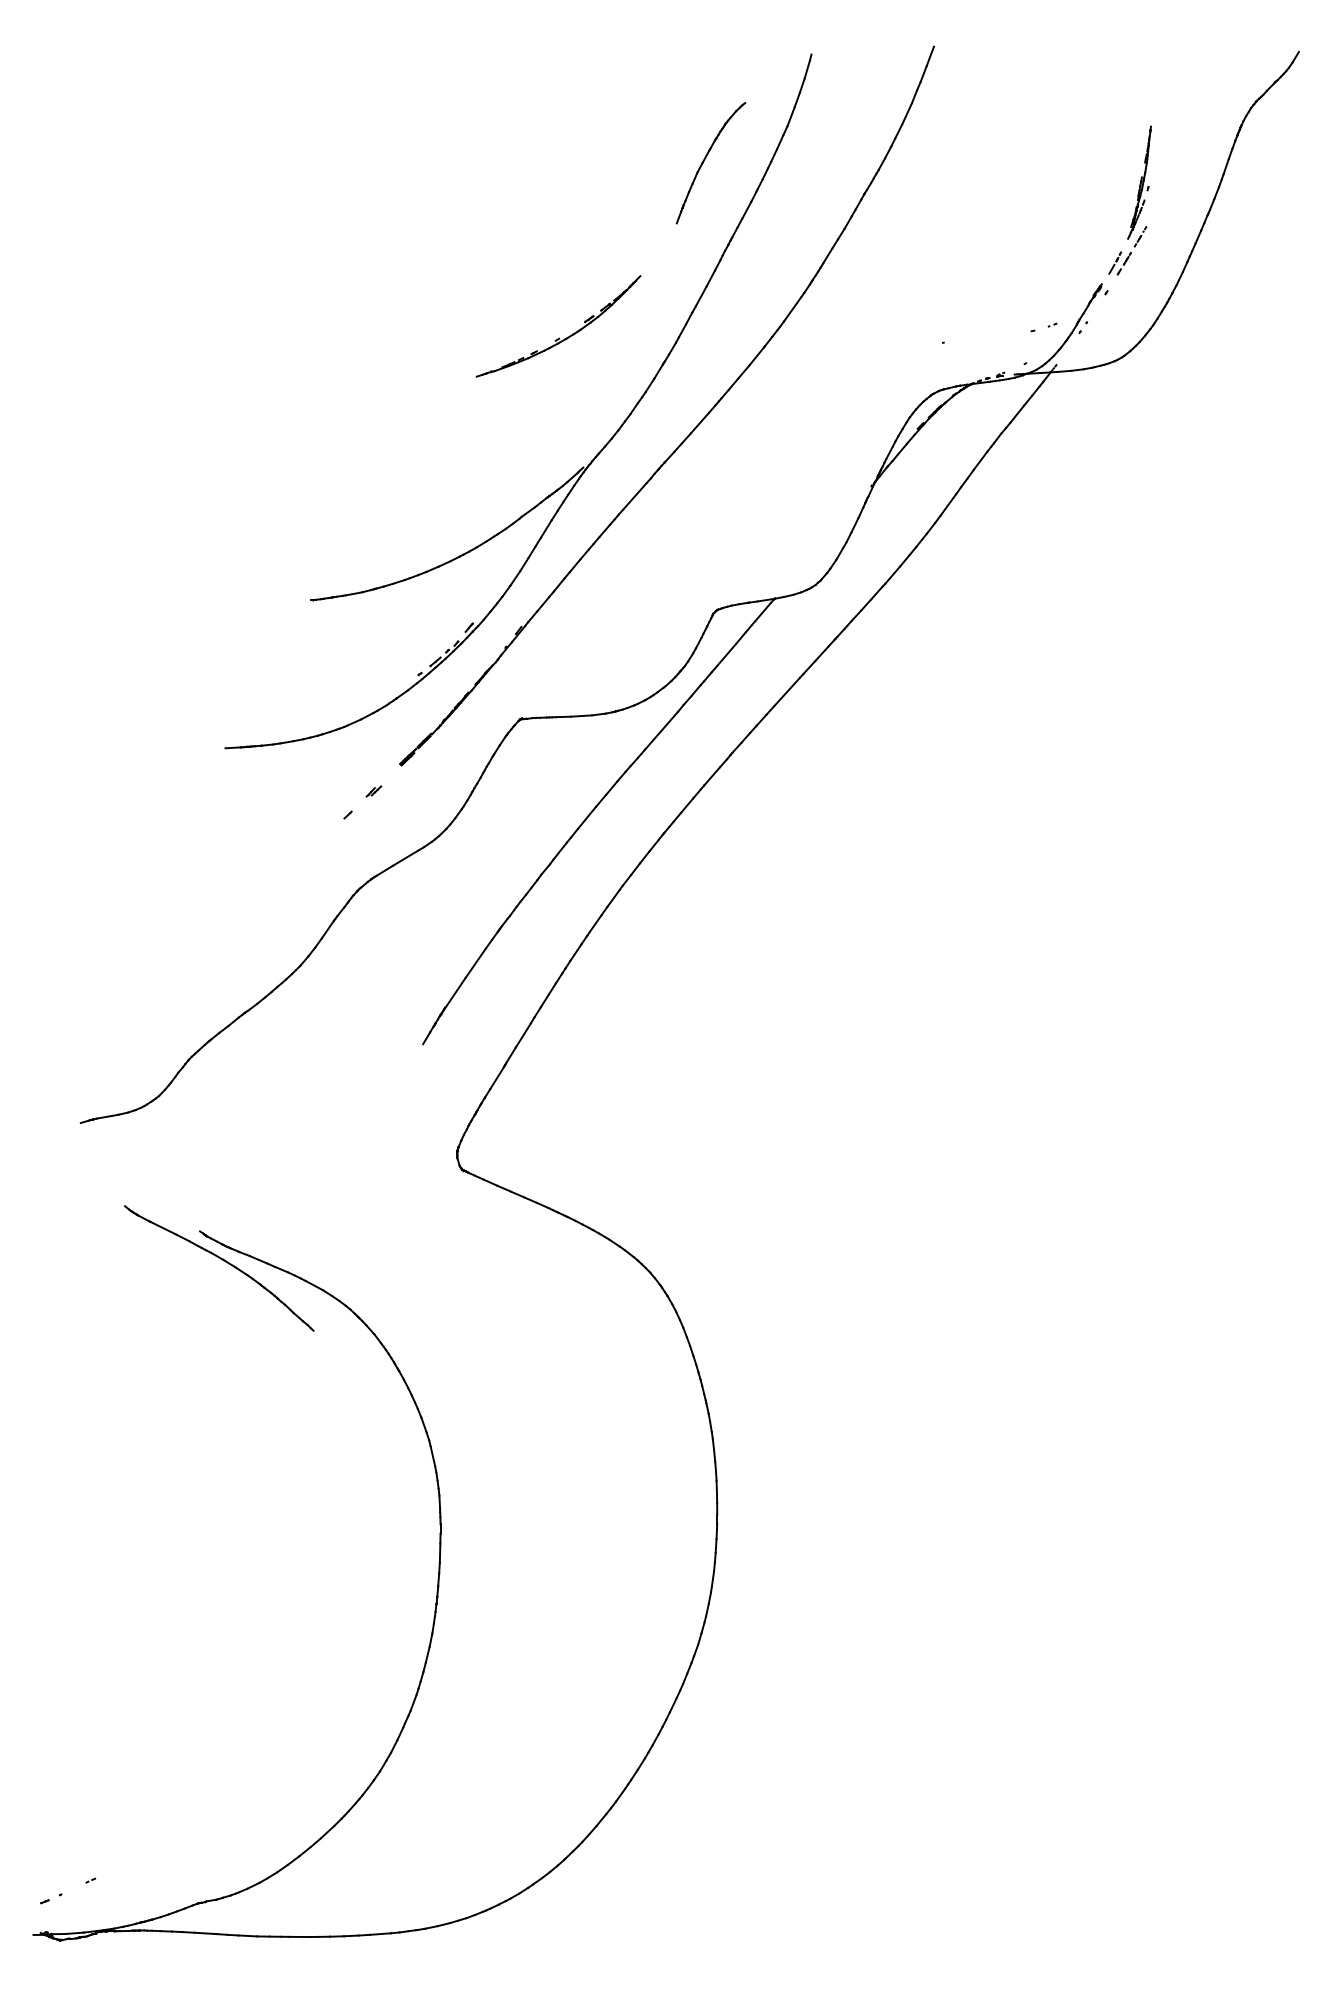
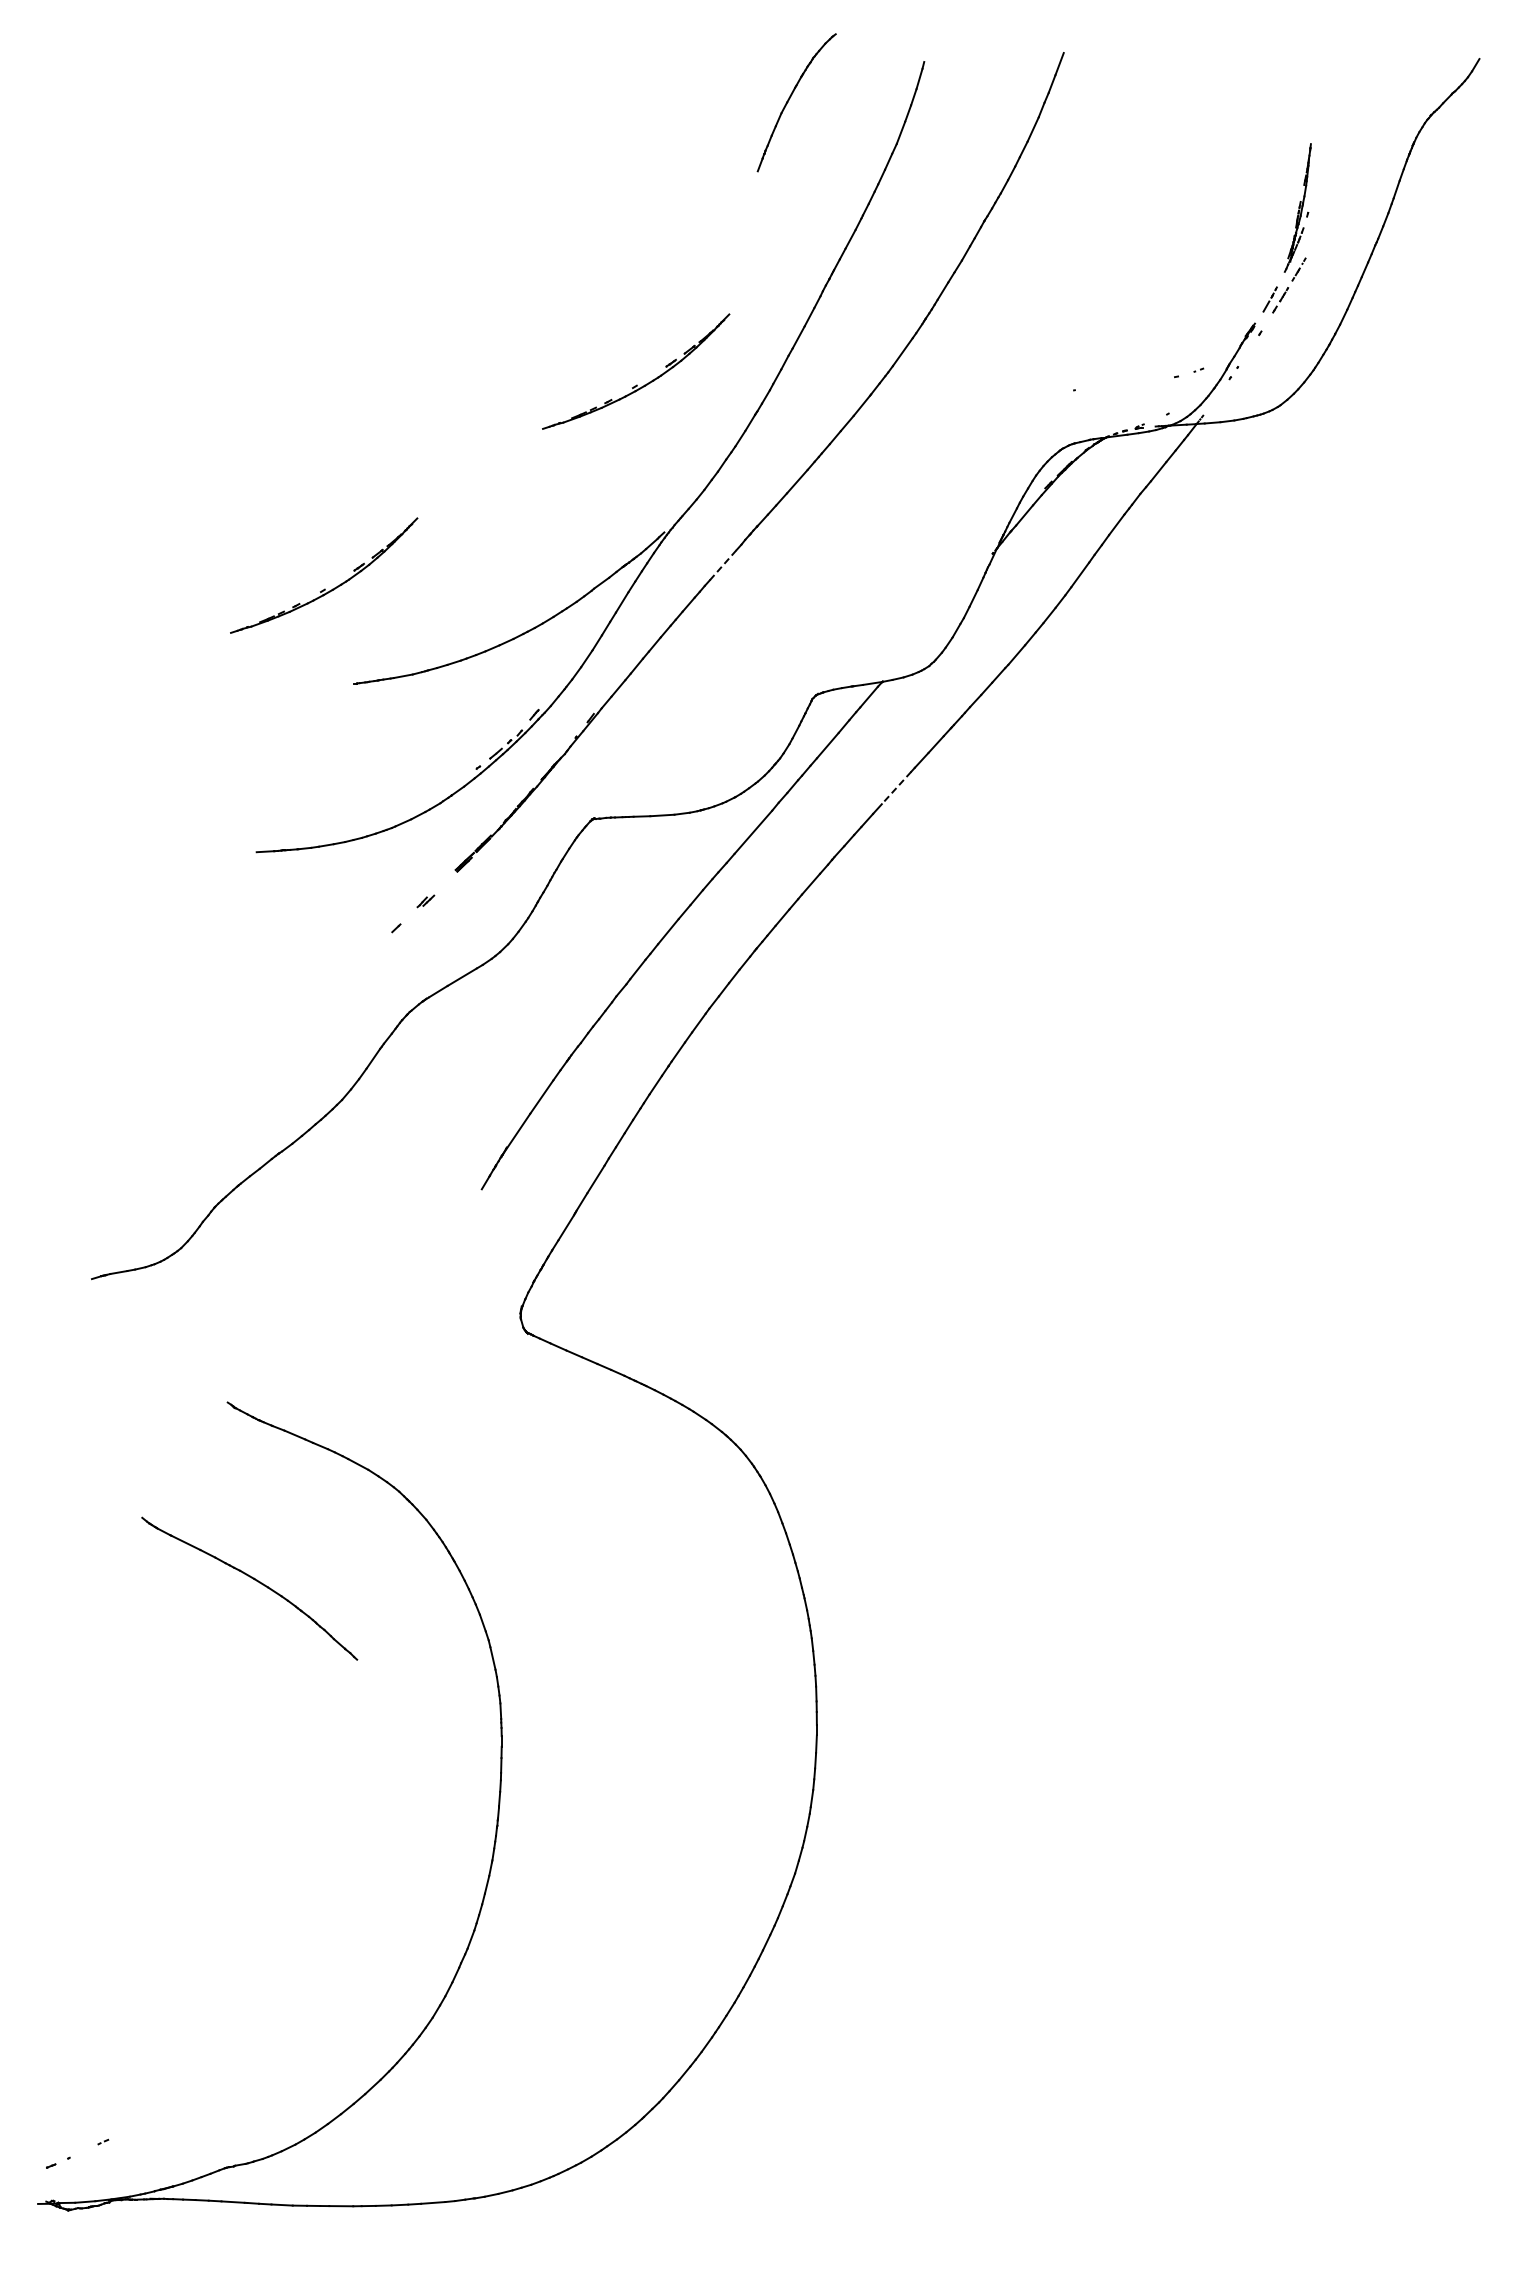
part: (705, 159) -> (790, 98), moved
line: (635, 495) -> (723, 564), solid -> dashed
part: (284, 516) -> (324, 588), added
line: (787, 692) -> (896, 788), solid -> dashed
part: (223, 1261) -> (254, 1580), moved

